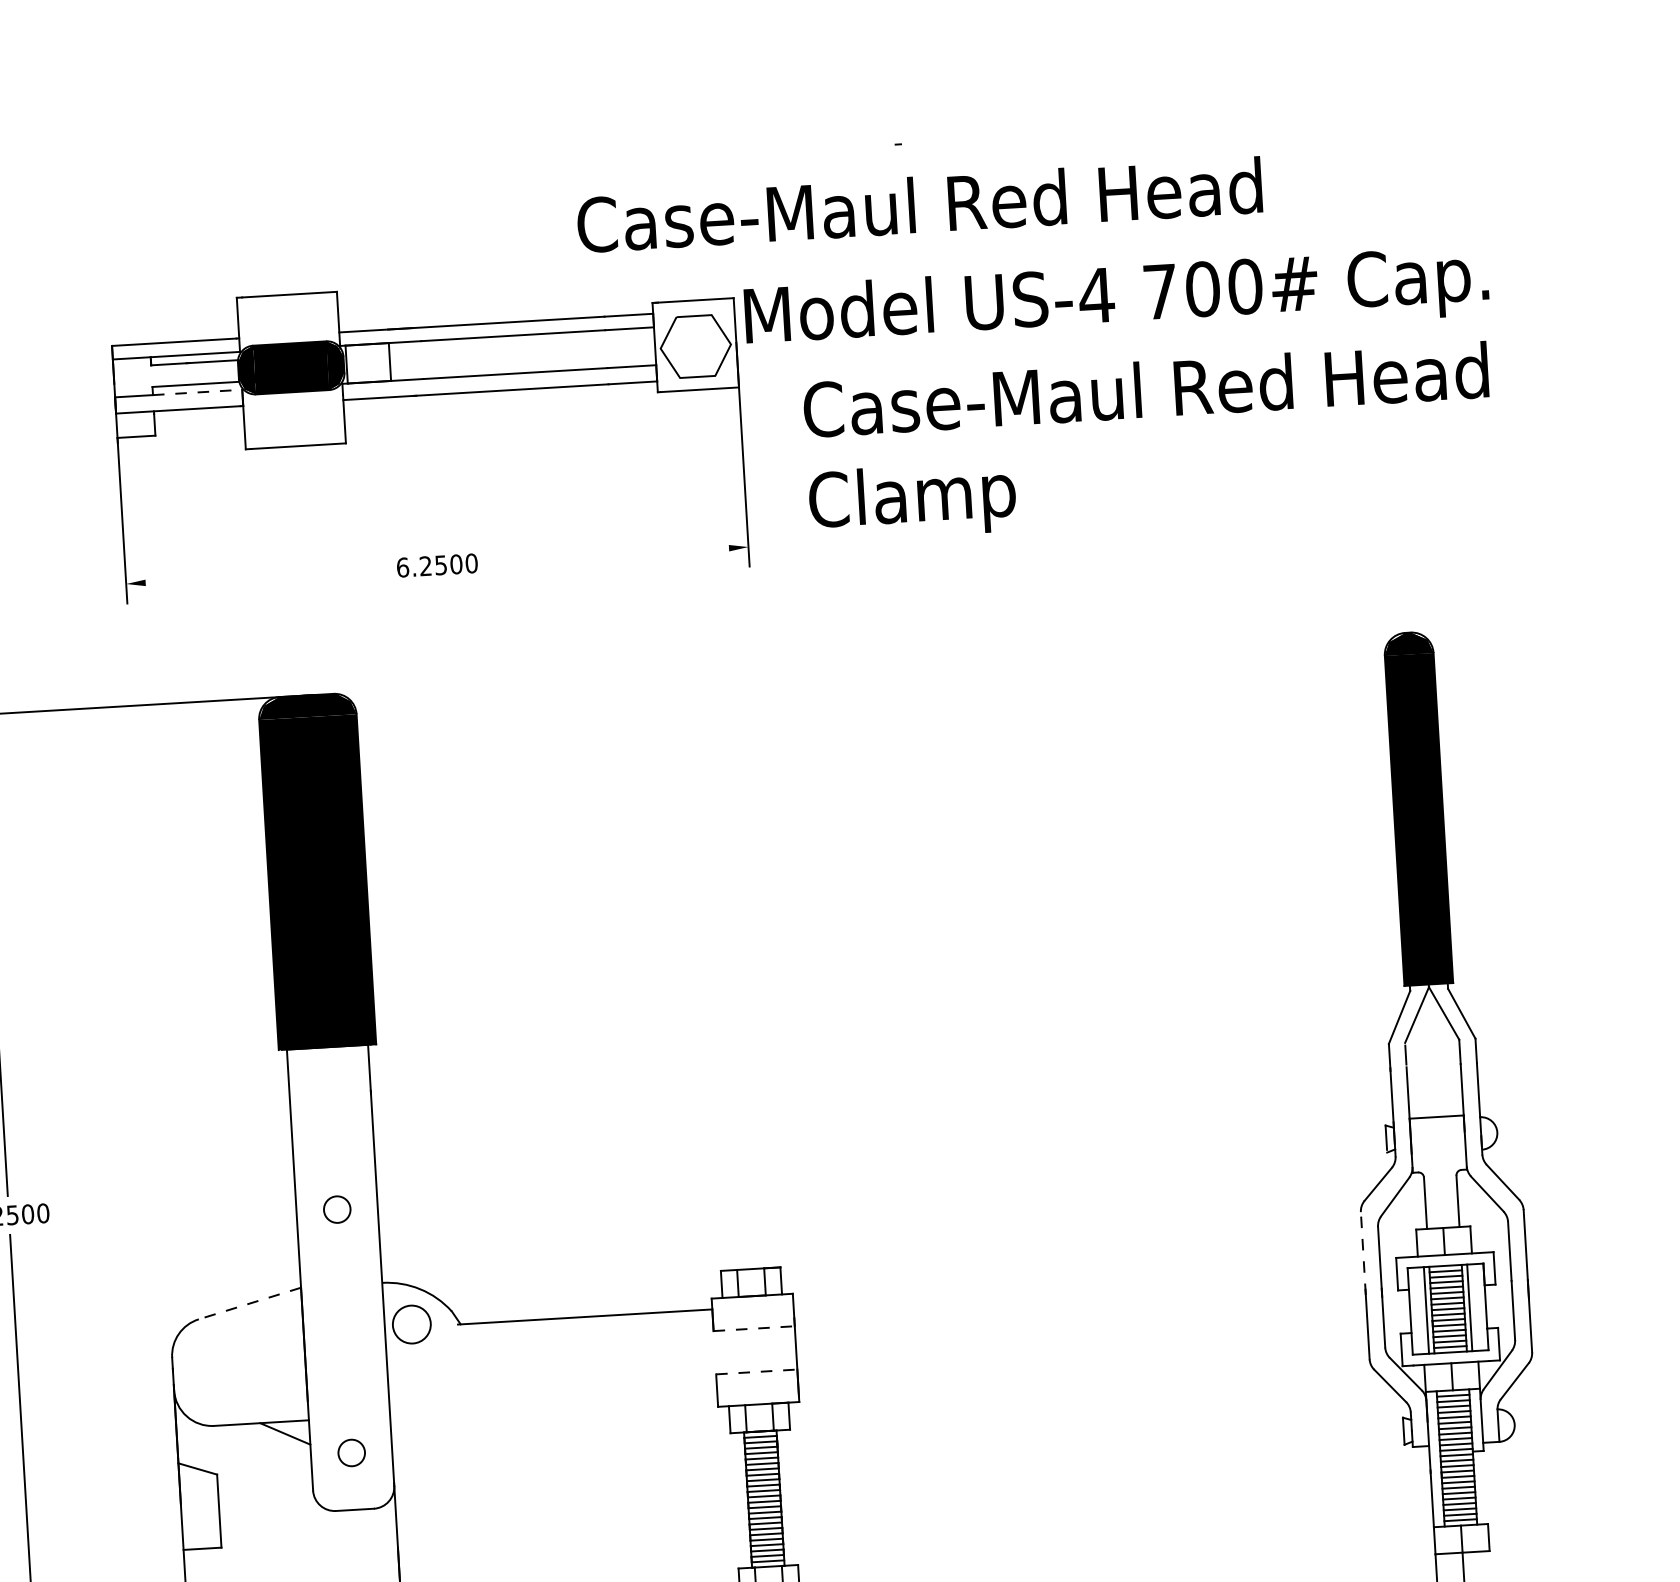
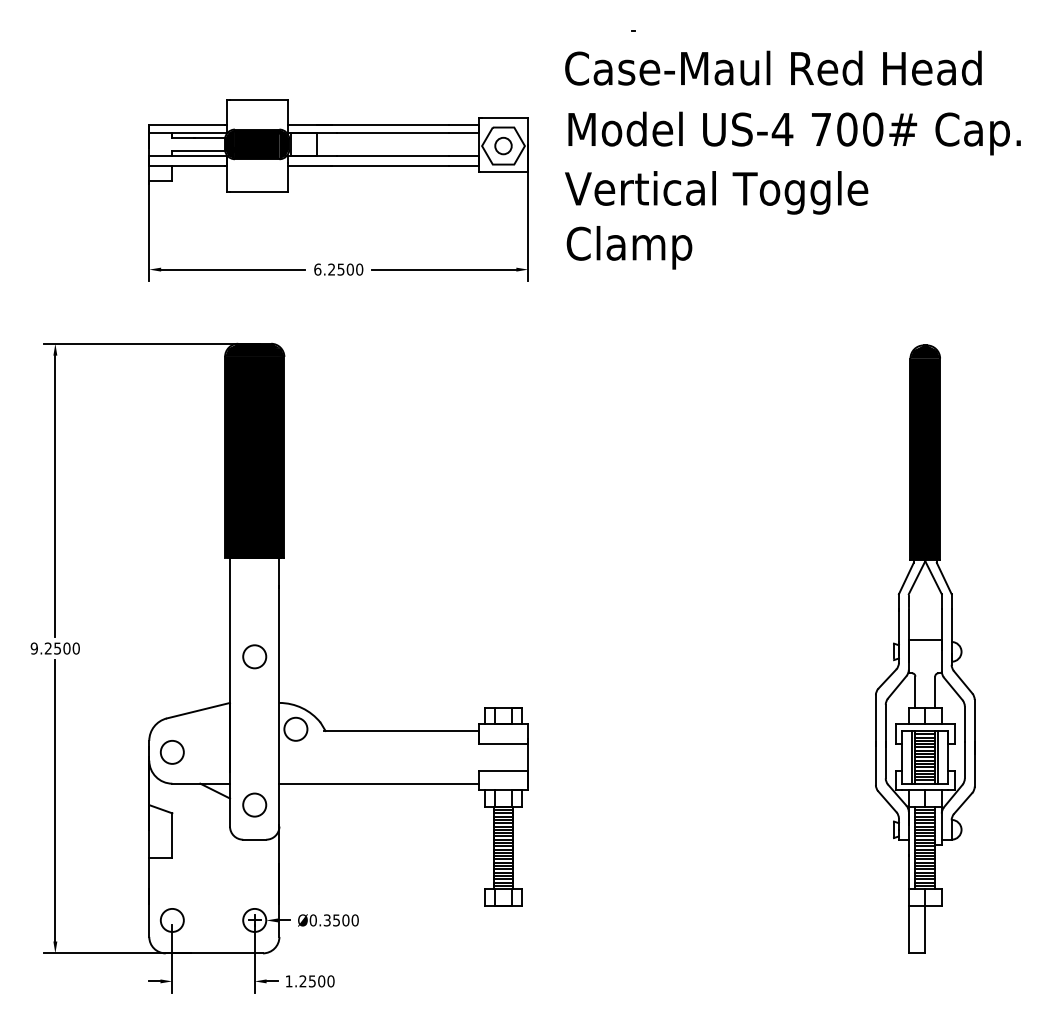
text: (919, 203) -> (773, 67), moved
text: (1116, 300) -> (794, 133), moved
circle: (695, 345) -> (503, 145), added
line: (199, 391) -> (200, 155), dashed -> solid
text: (1145, 396) -> (774, 192), Case-Maul Red Head -> Vertical Toggle
line: (610, 555) -> (444, 269), added
line: (264, 575) -> (233, 269), added
circle: (336, 1209) -> (254, 656), size x1.43
line: (1362, 1253) -> (875, 720), dashed -> solid
line: (250, 1303) -> (198, 710), dashed -> solid
line: (754, 1329) -> (503, 744), dashed -> solid
line: (756, 1371) -> (503, 770), dashed -> solid
circle: (209, 1374) -> (171, 752), added
line: (552, 1405) -> (378, 783), added
circle: (351, 1452) -> (254, 804), size x1.43

